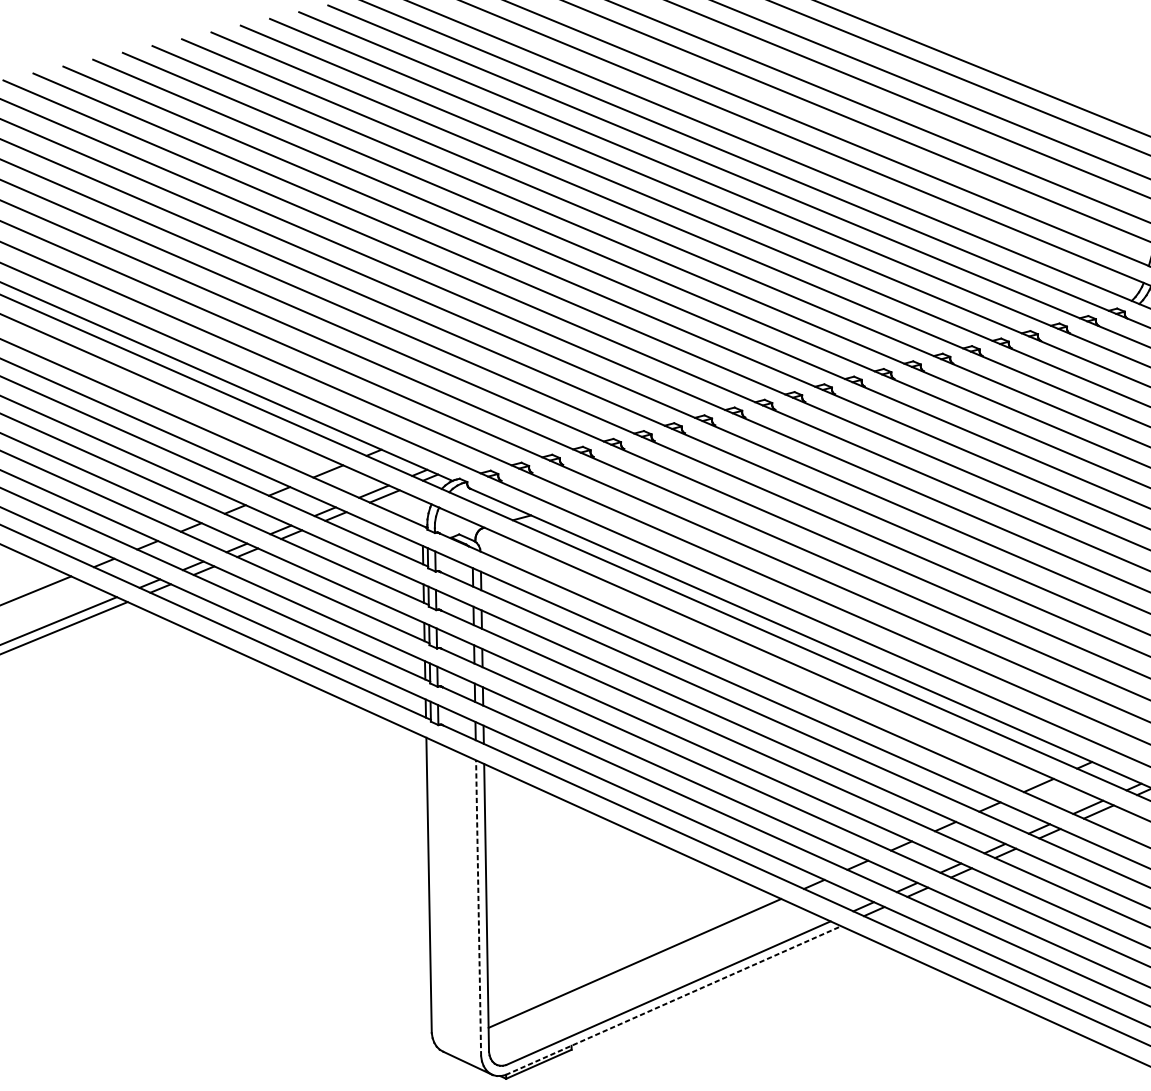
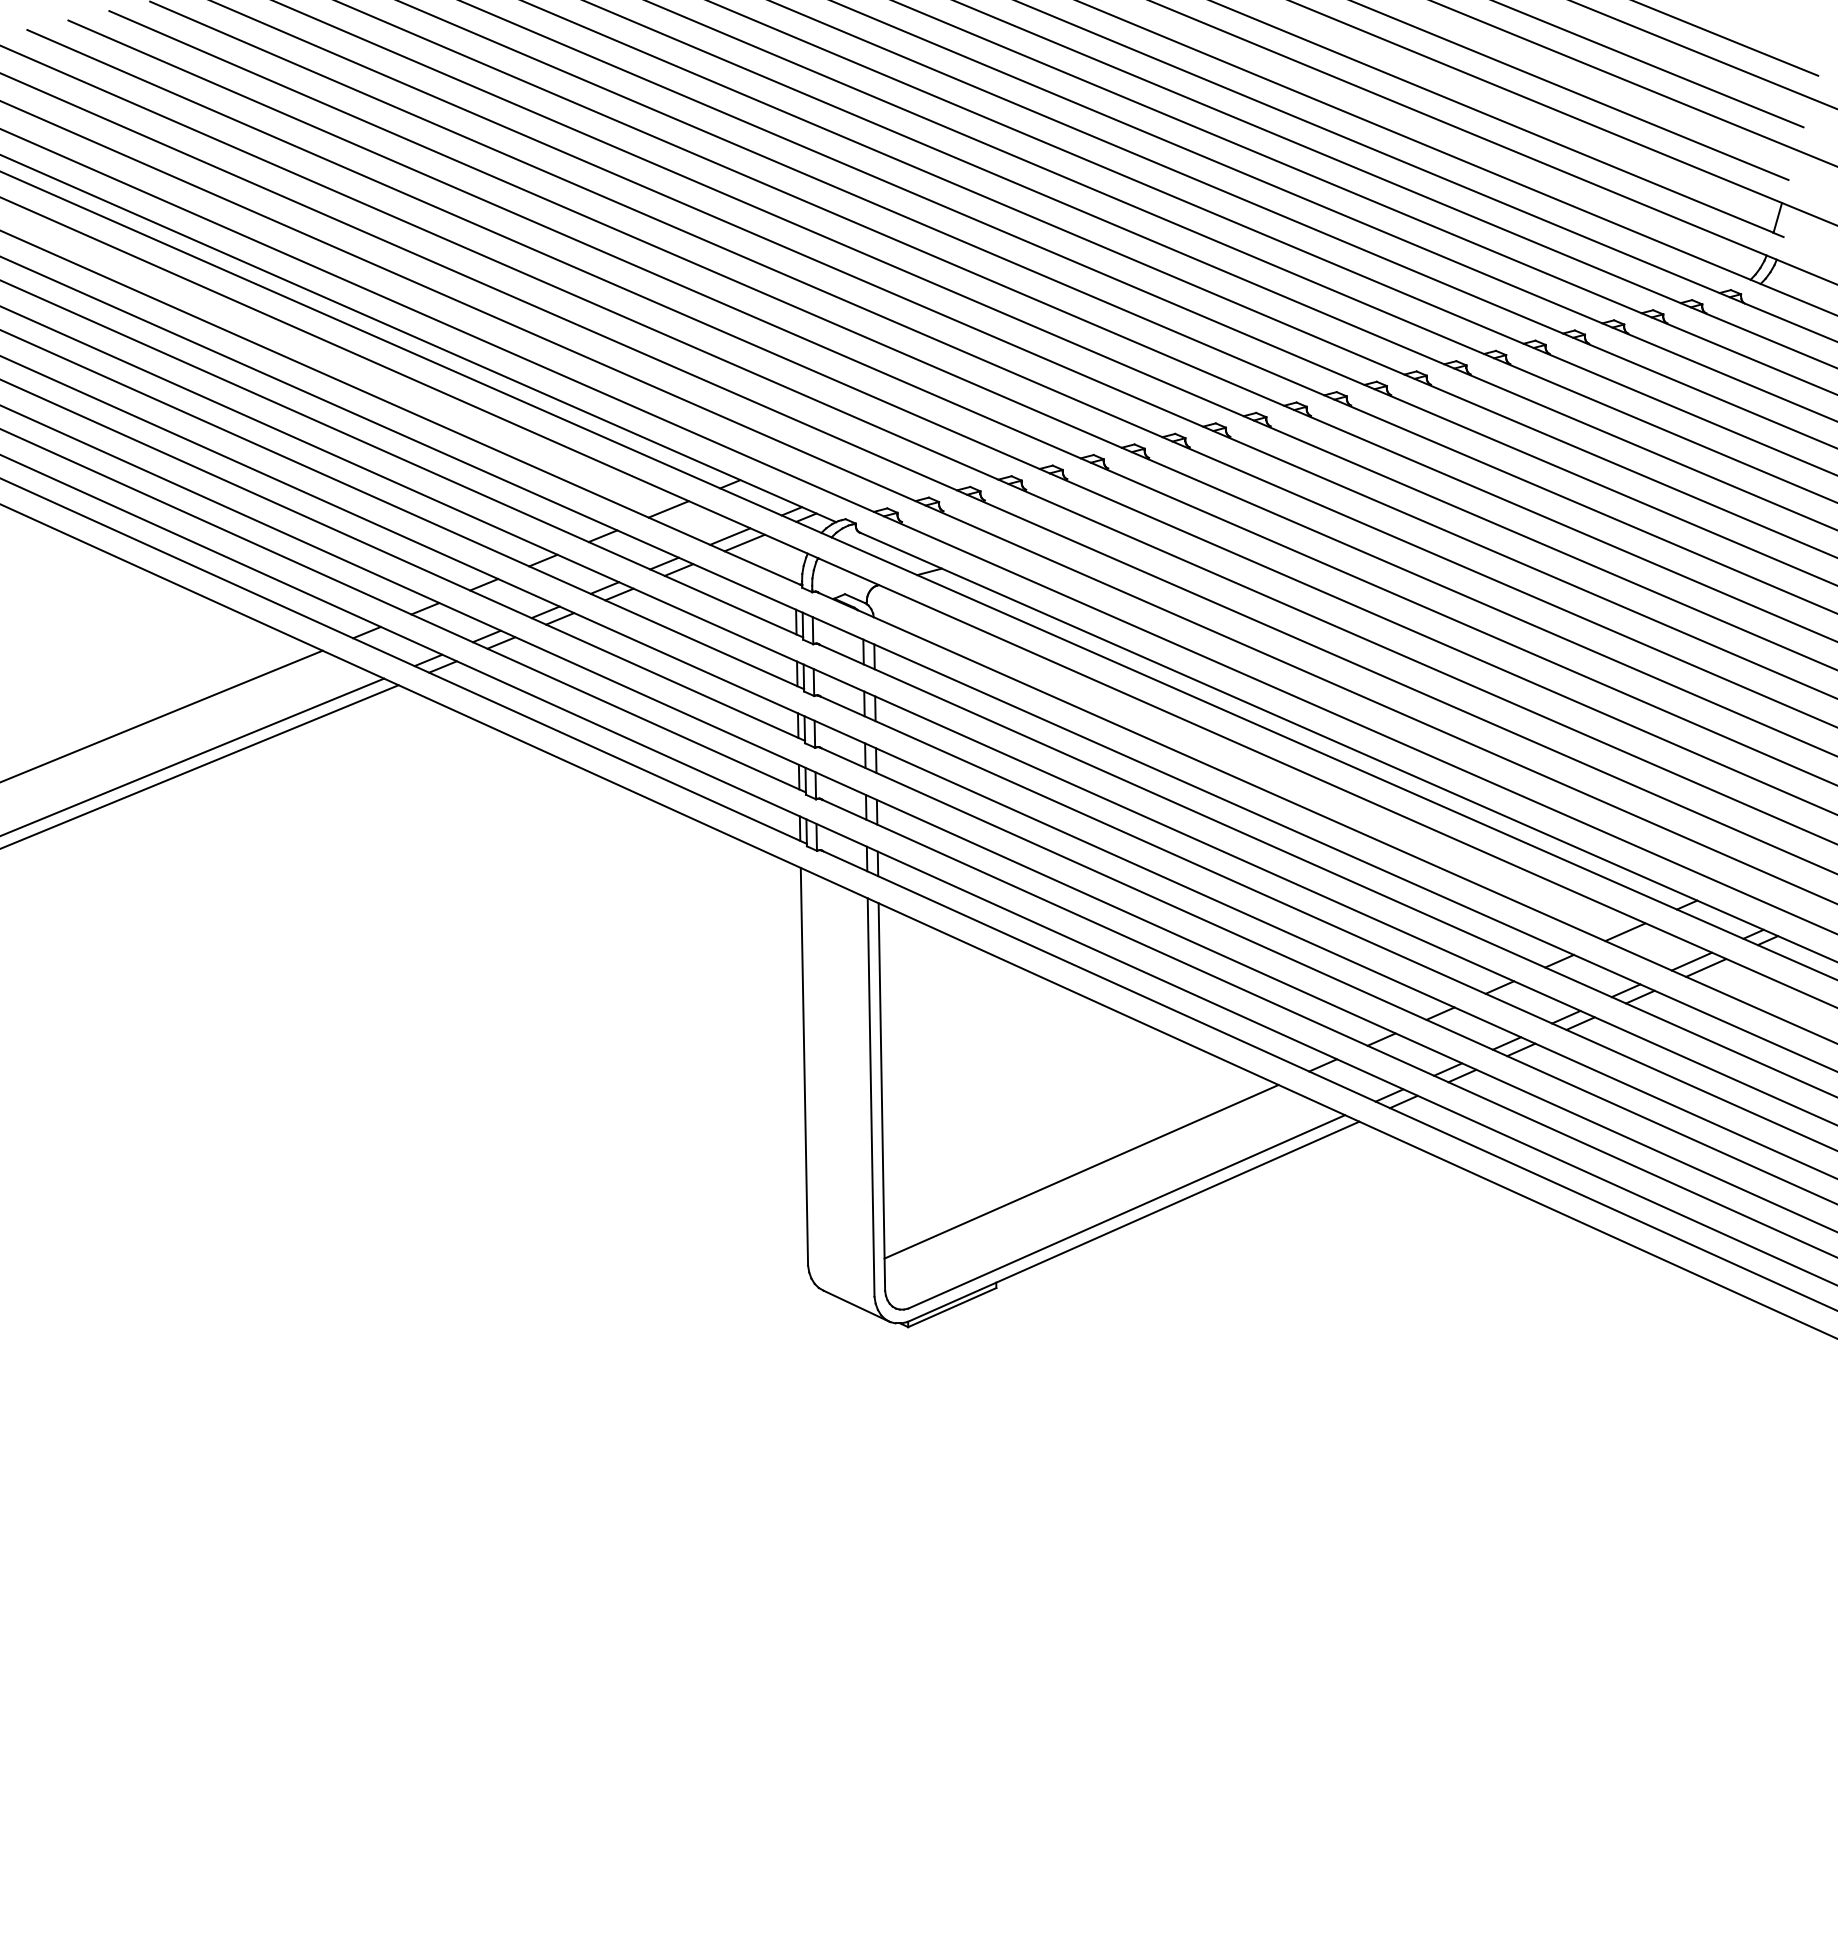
line: (478, 908) -> (871, 1097), dashed -> solid
line: (673, 1000) -> (1133, 1221), dashed -> solid

